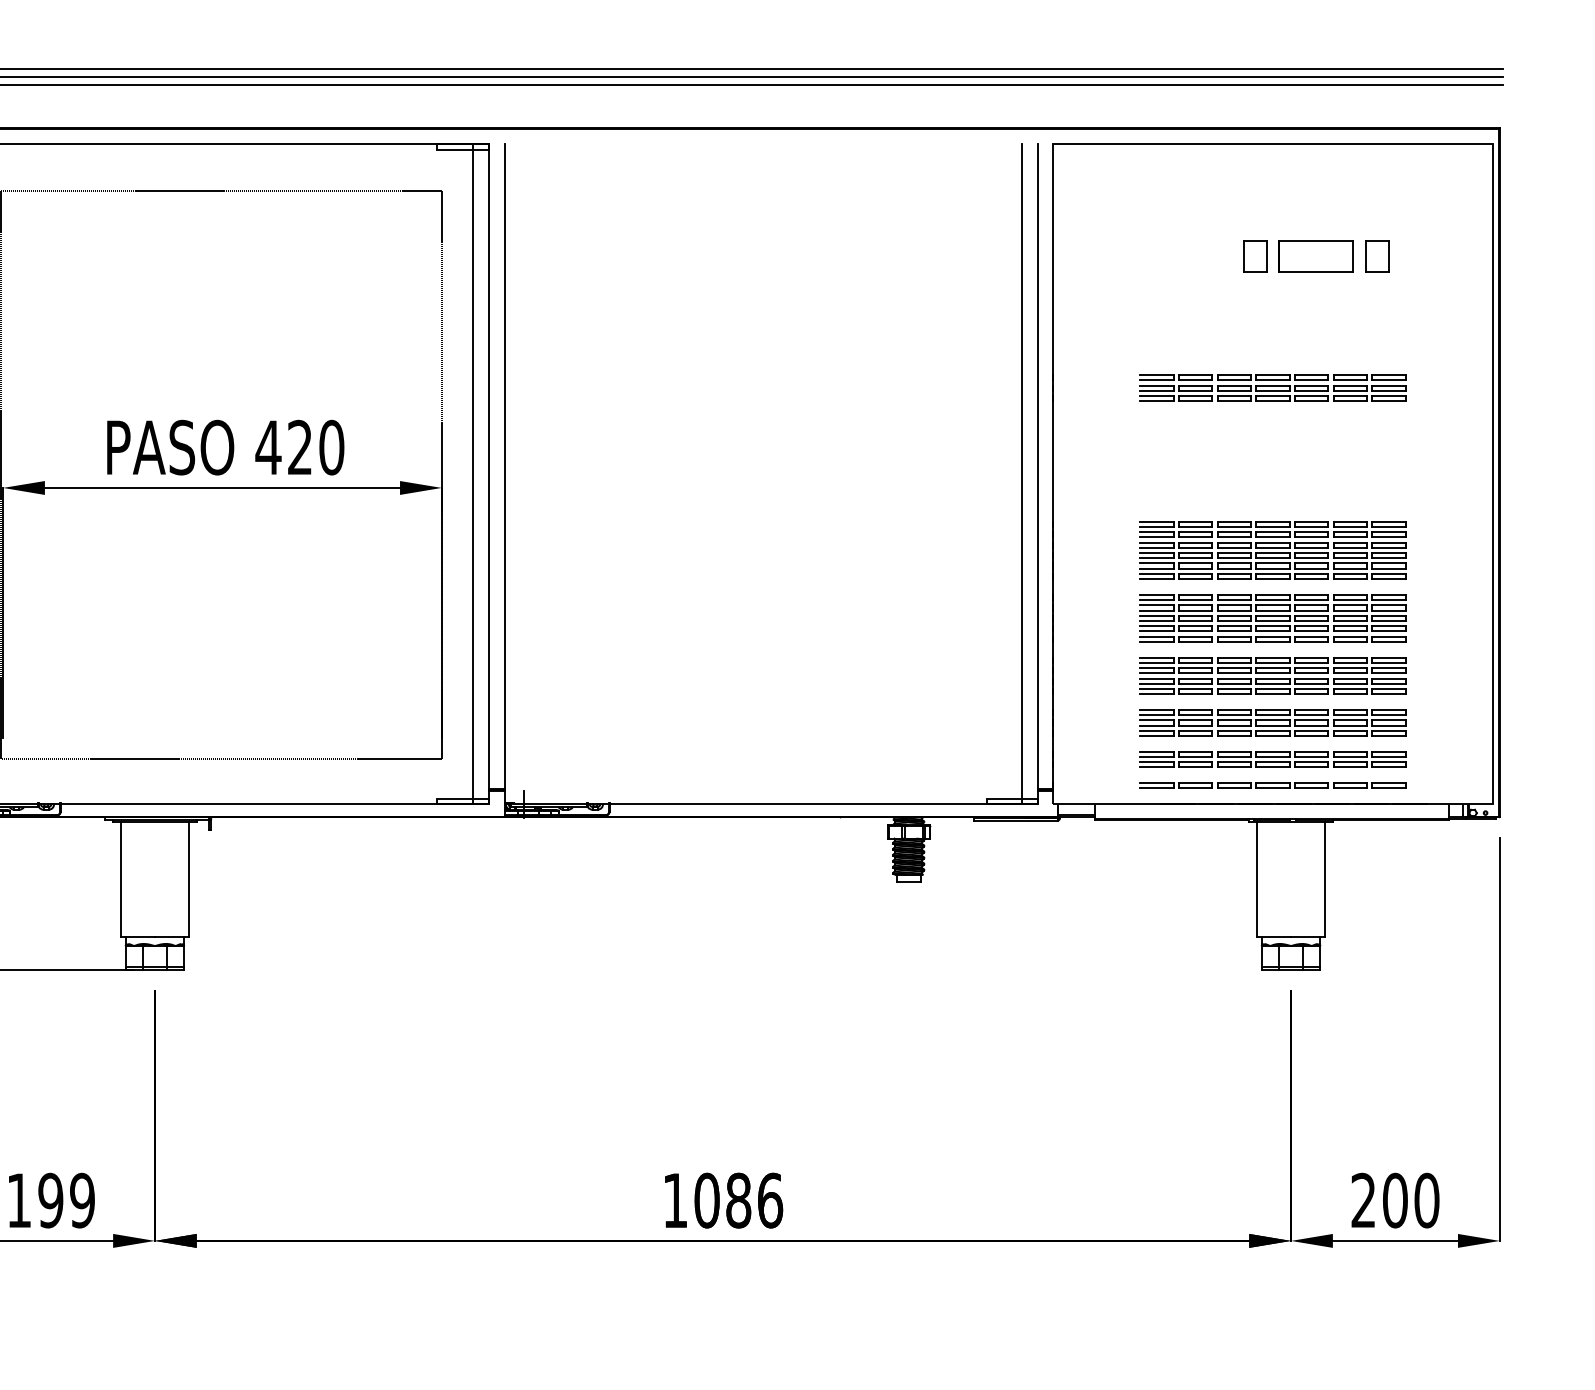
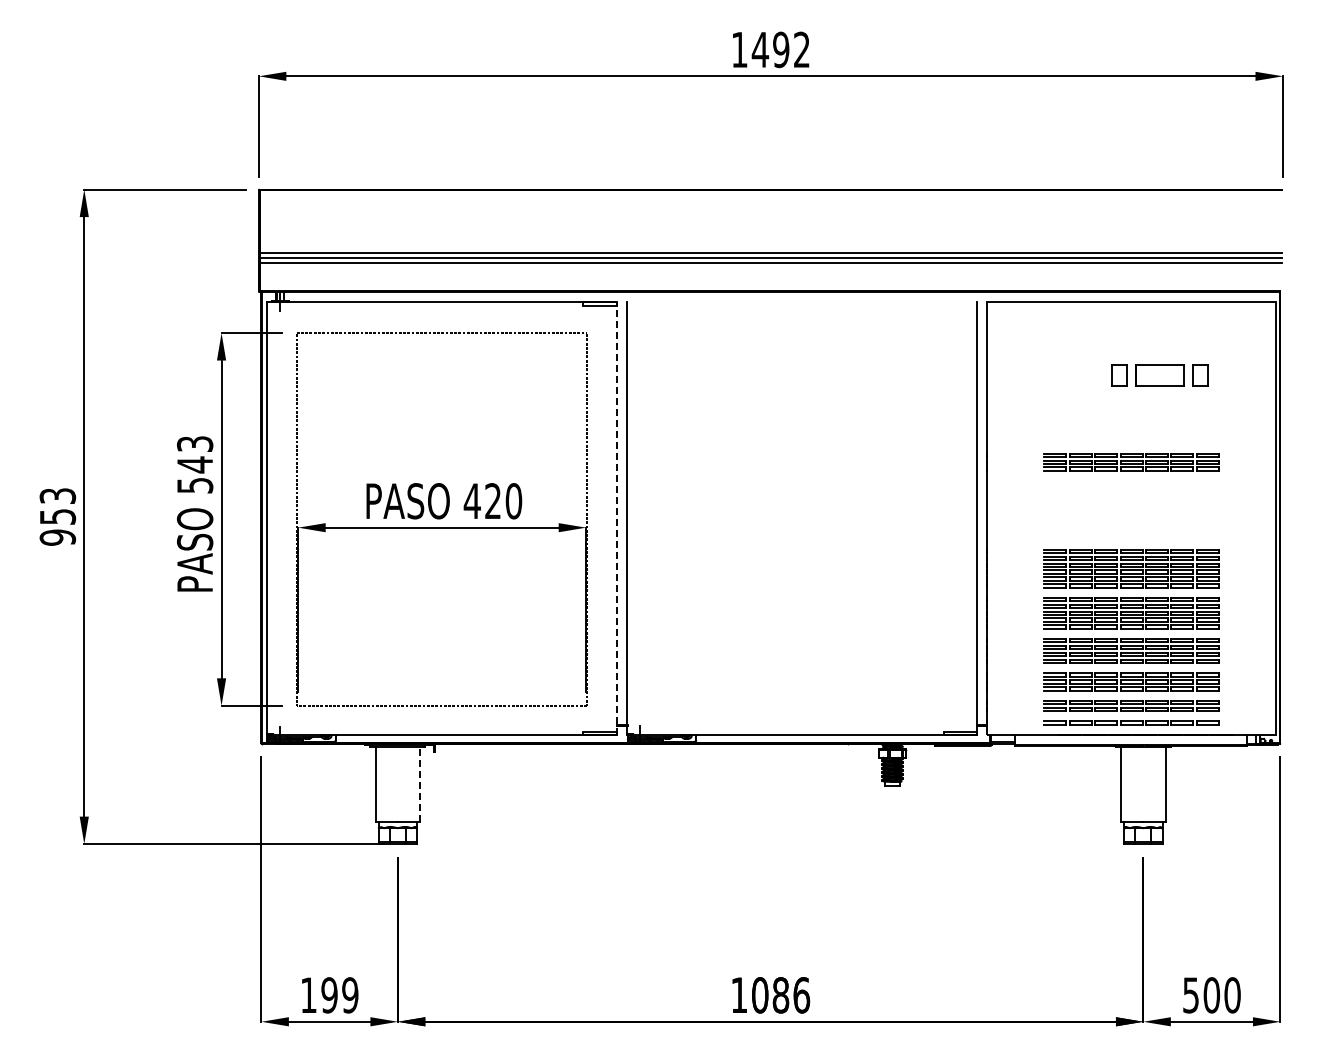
line: (472, 473) -> (606, 518), removed
line: (489, 473) -> (617, 518), solid -> dashed
line: (1021, 473) -> (966, 518), removed
line: (189, 879) -> (420, 784), solid -> dashed
text: (1362, 1200) -> (1190, 995), 200 -> 500

